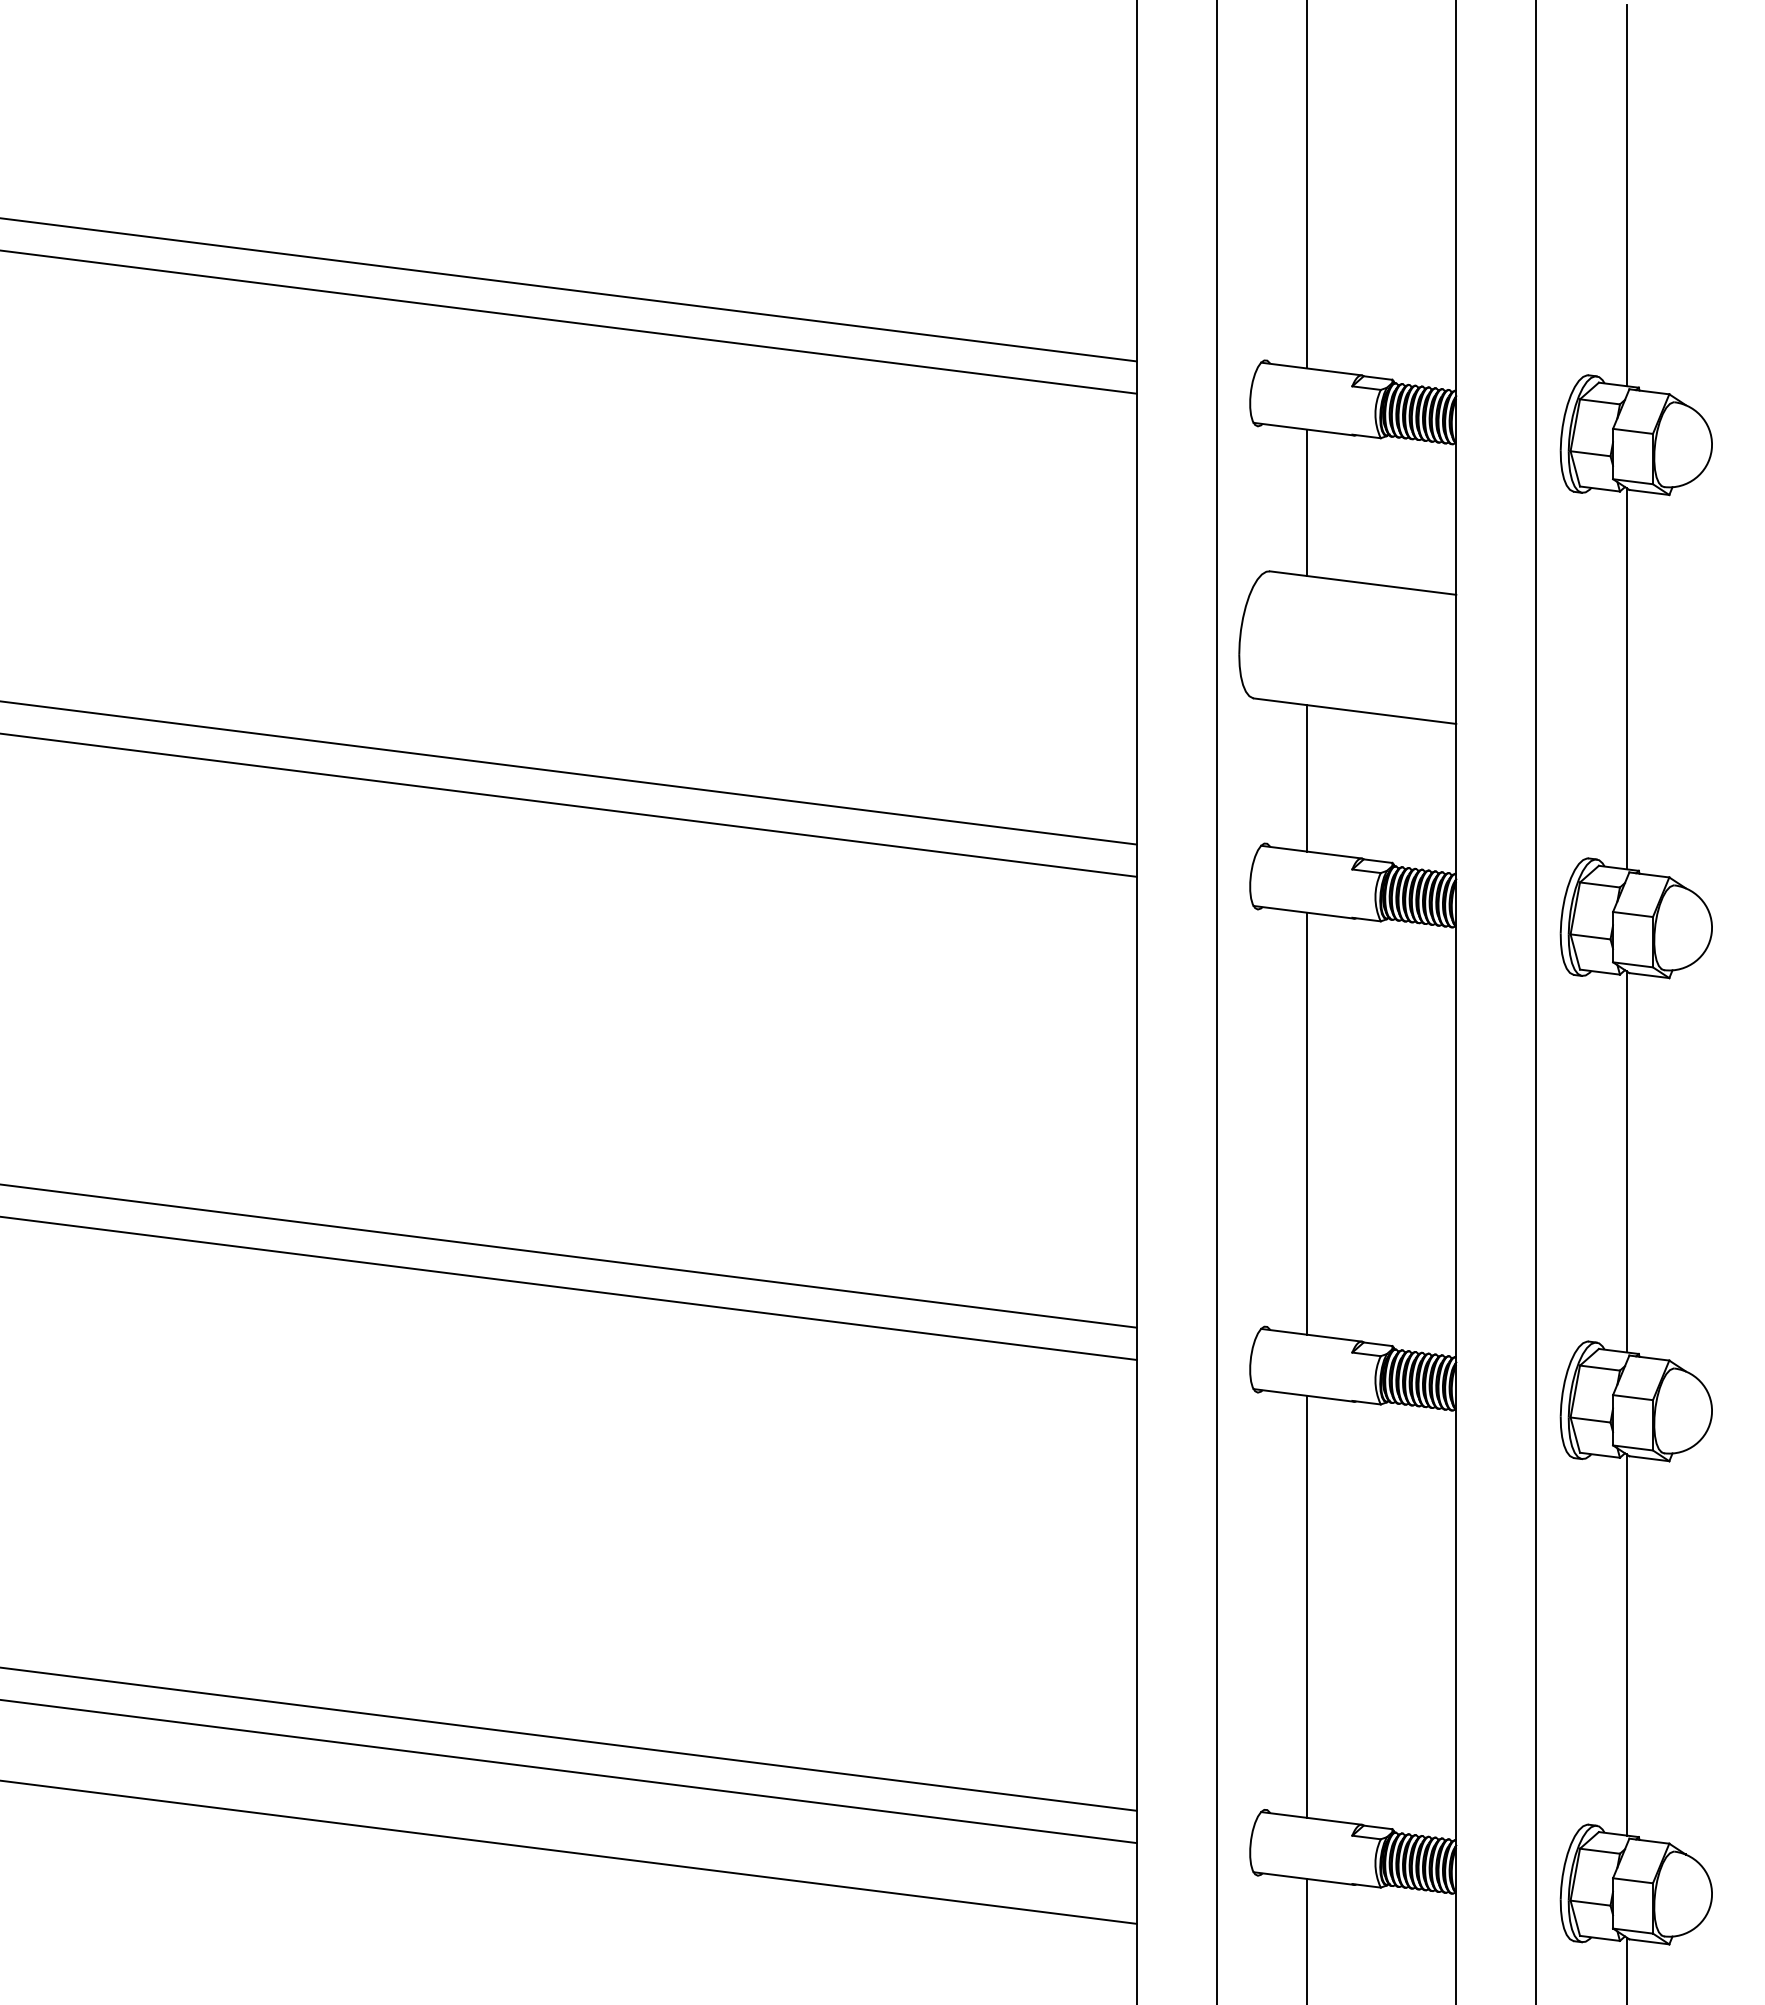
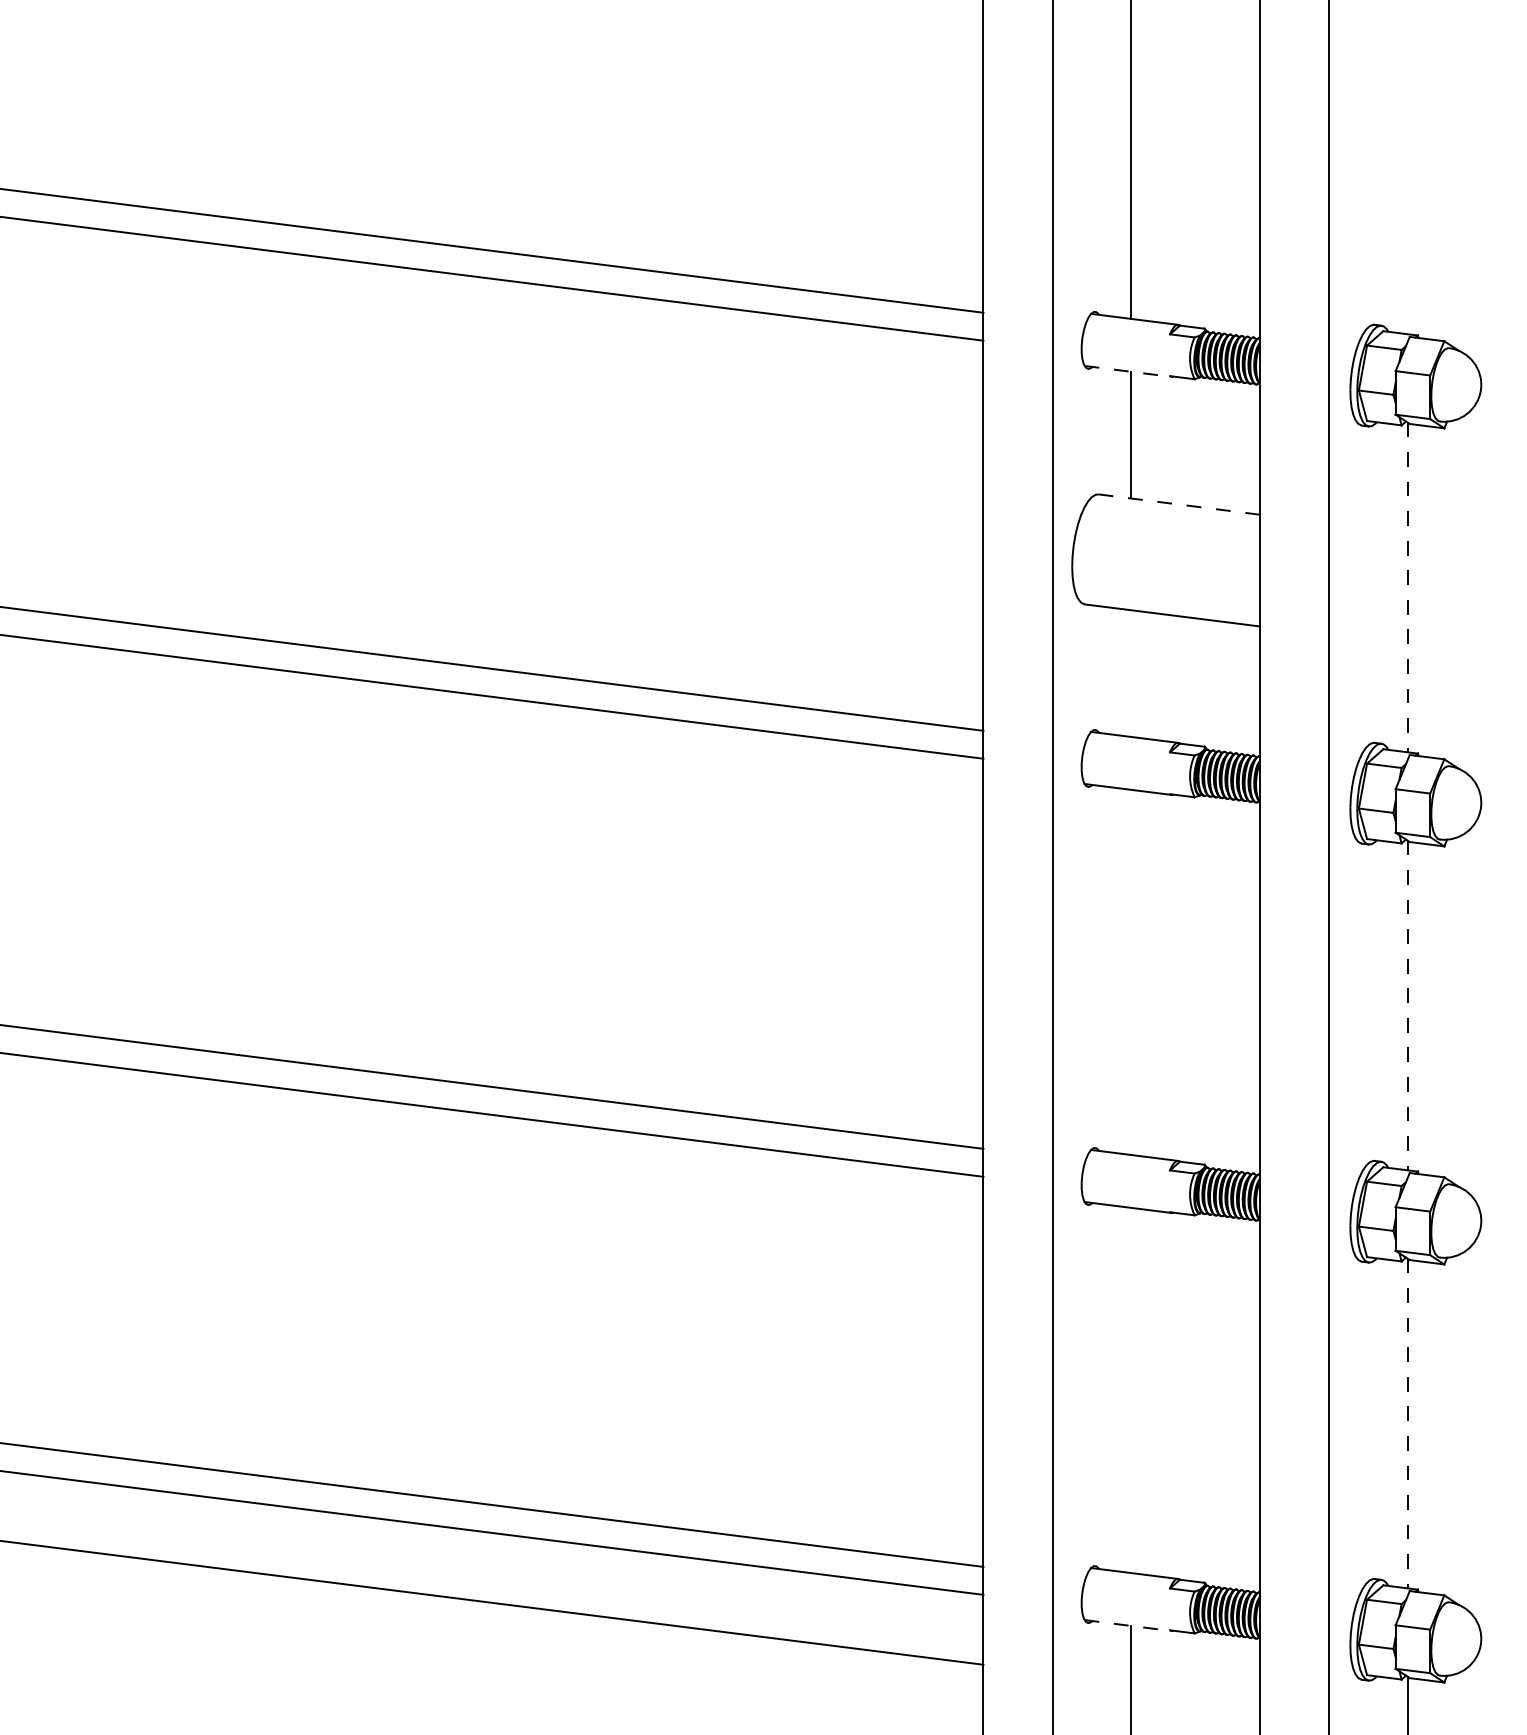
line: (1626, 195) -> (1407, 169), removed
line: (1303, 429) -> (1127, 371), solid -> dashed
line: (1363, 583) -> (1179, 504), solid -> dashed
line: (1626, 678) -> (1407, 587), solid -> dashed
line: (1307, 778) -> (1131, 673), removed
line: (1307, 1123) -> (1131, 972), removed
line: (1626, 1161) -> (1407, 1005), solid -> dashed
line: (1307, 1606) -> (1131, 1390), removed
line: (1626, 1645) -> (1407, 1423), solid -> dashed
line: (1303, 1878) -> (1127, 1625), solid -> dashed

